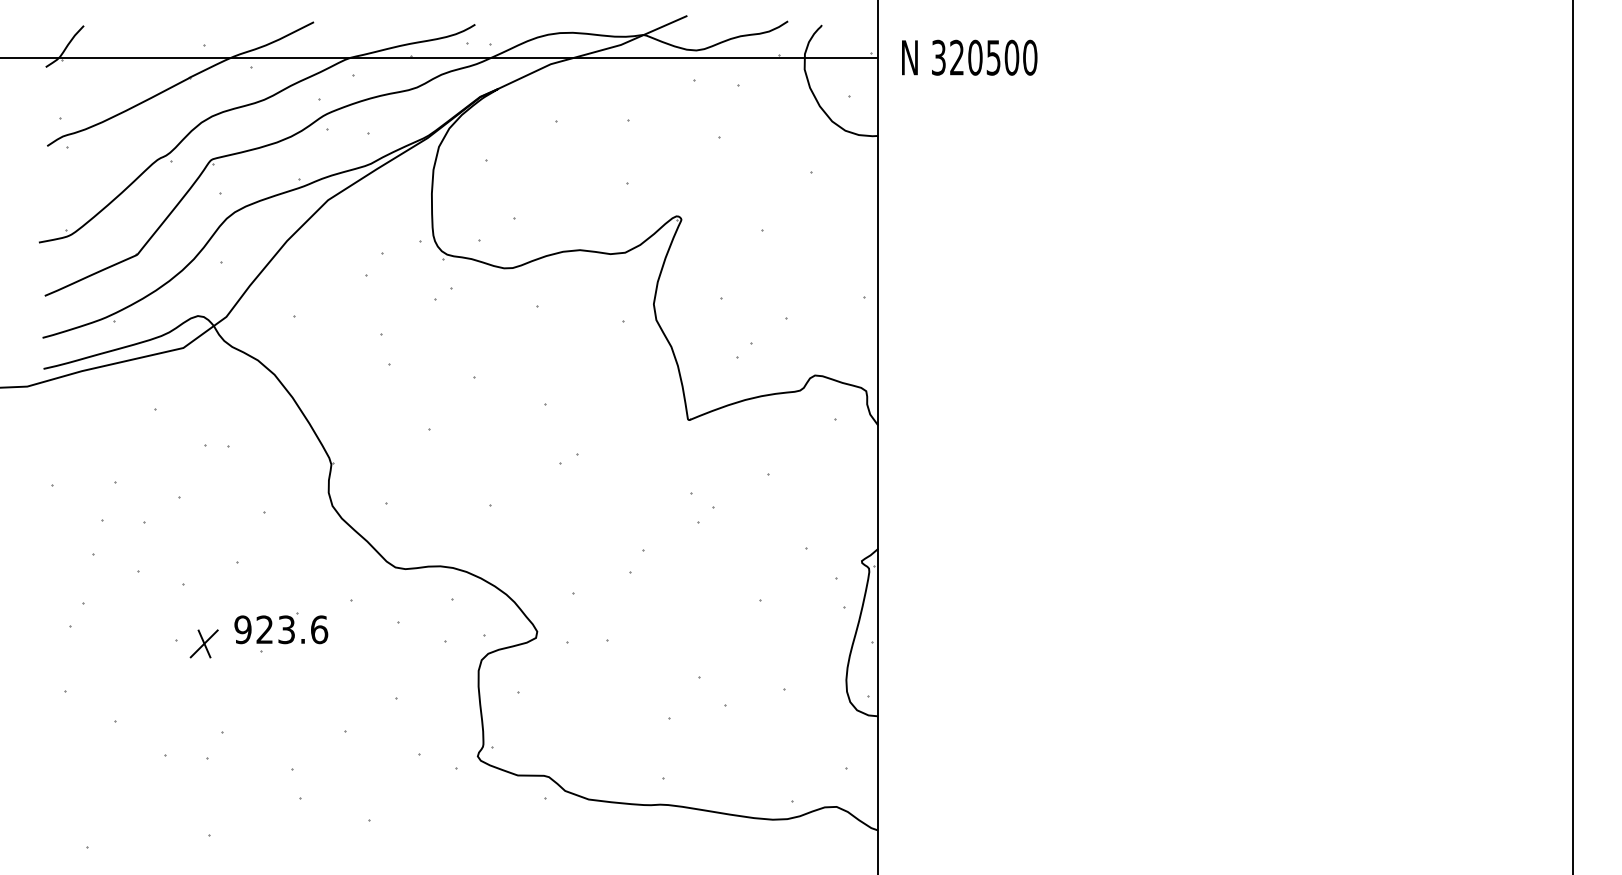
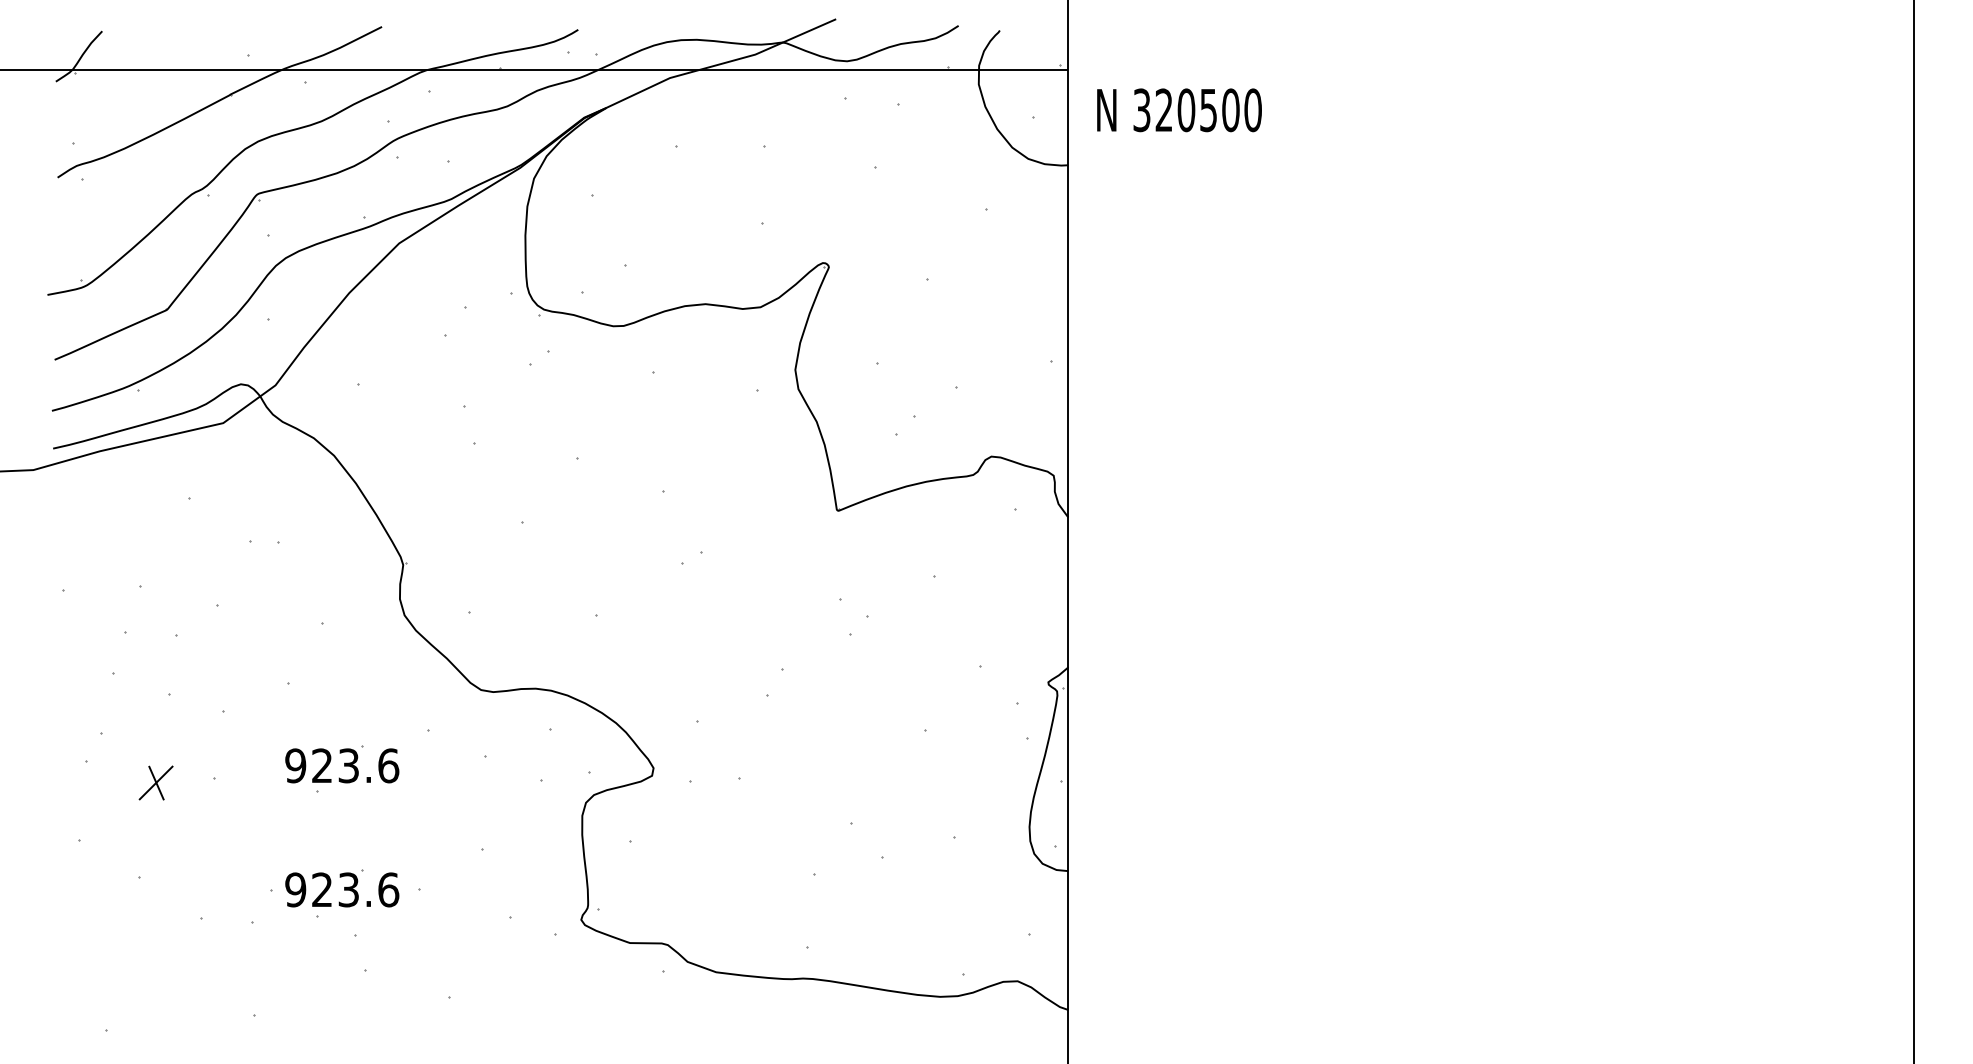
text: (969, 57) -> (1179, 109), moved
part: (203, 643) -> (155, 782), moved
part: (281, 734) -> (342, 893), added

